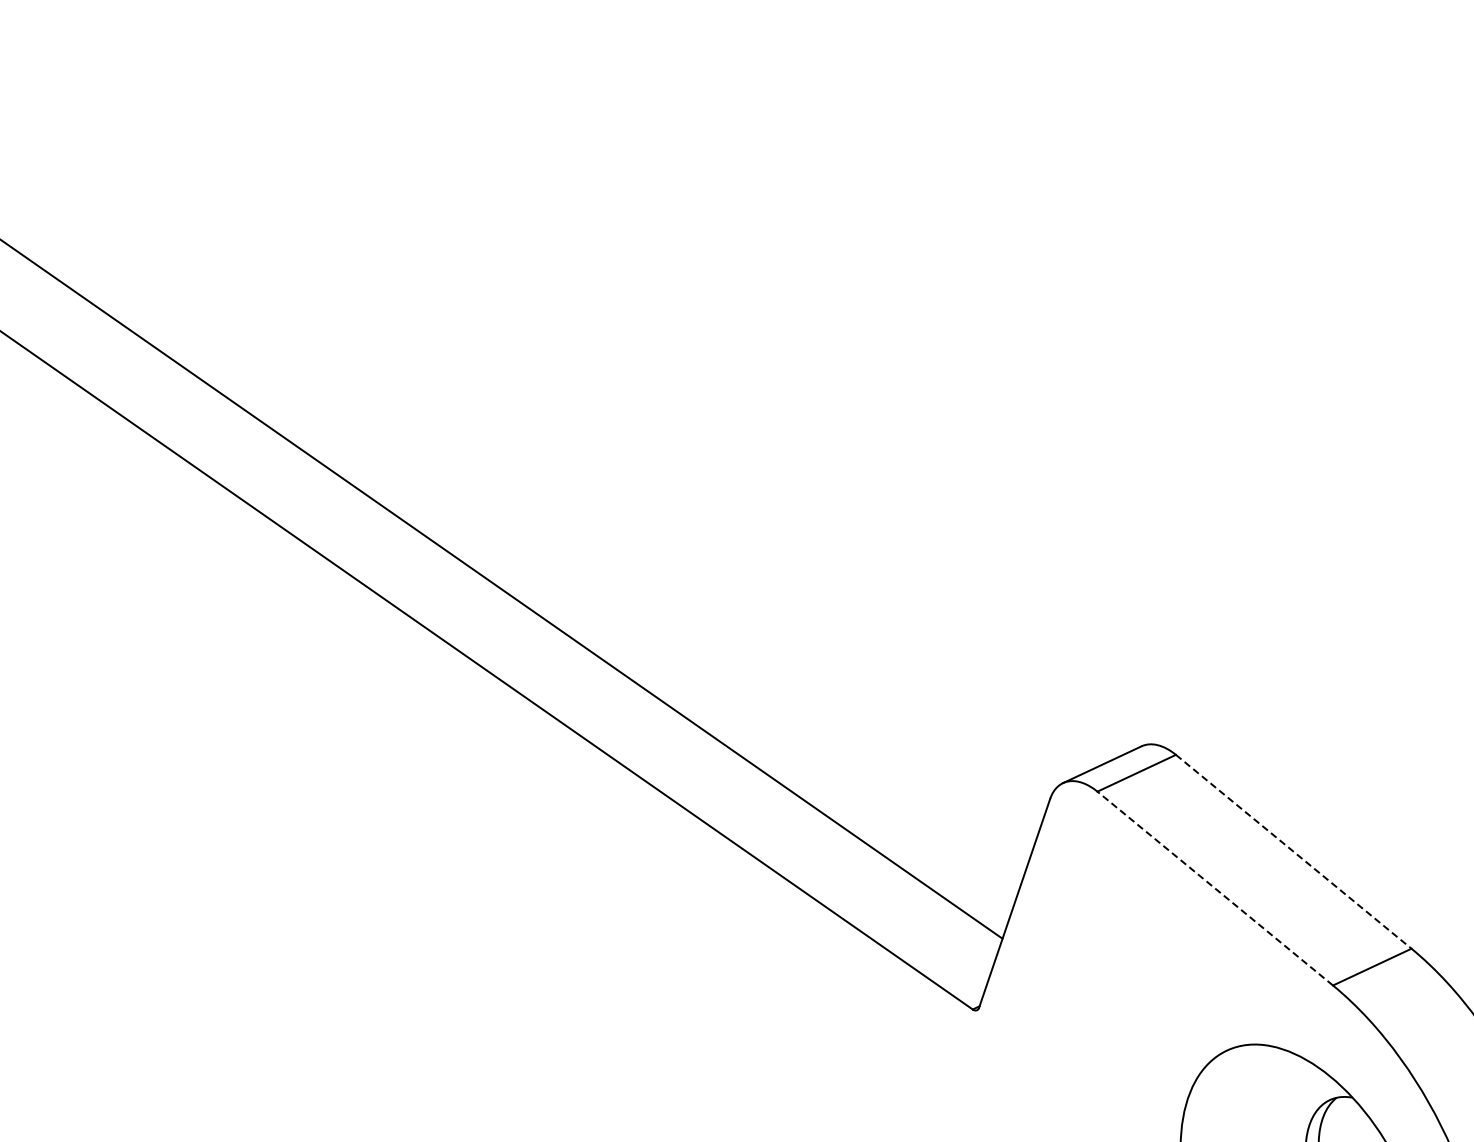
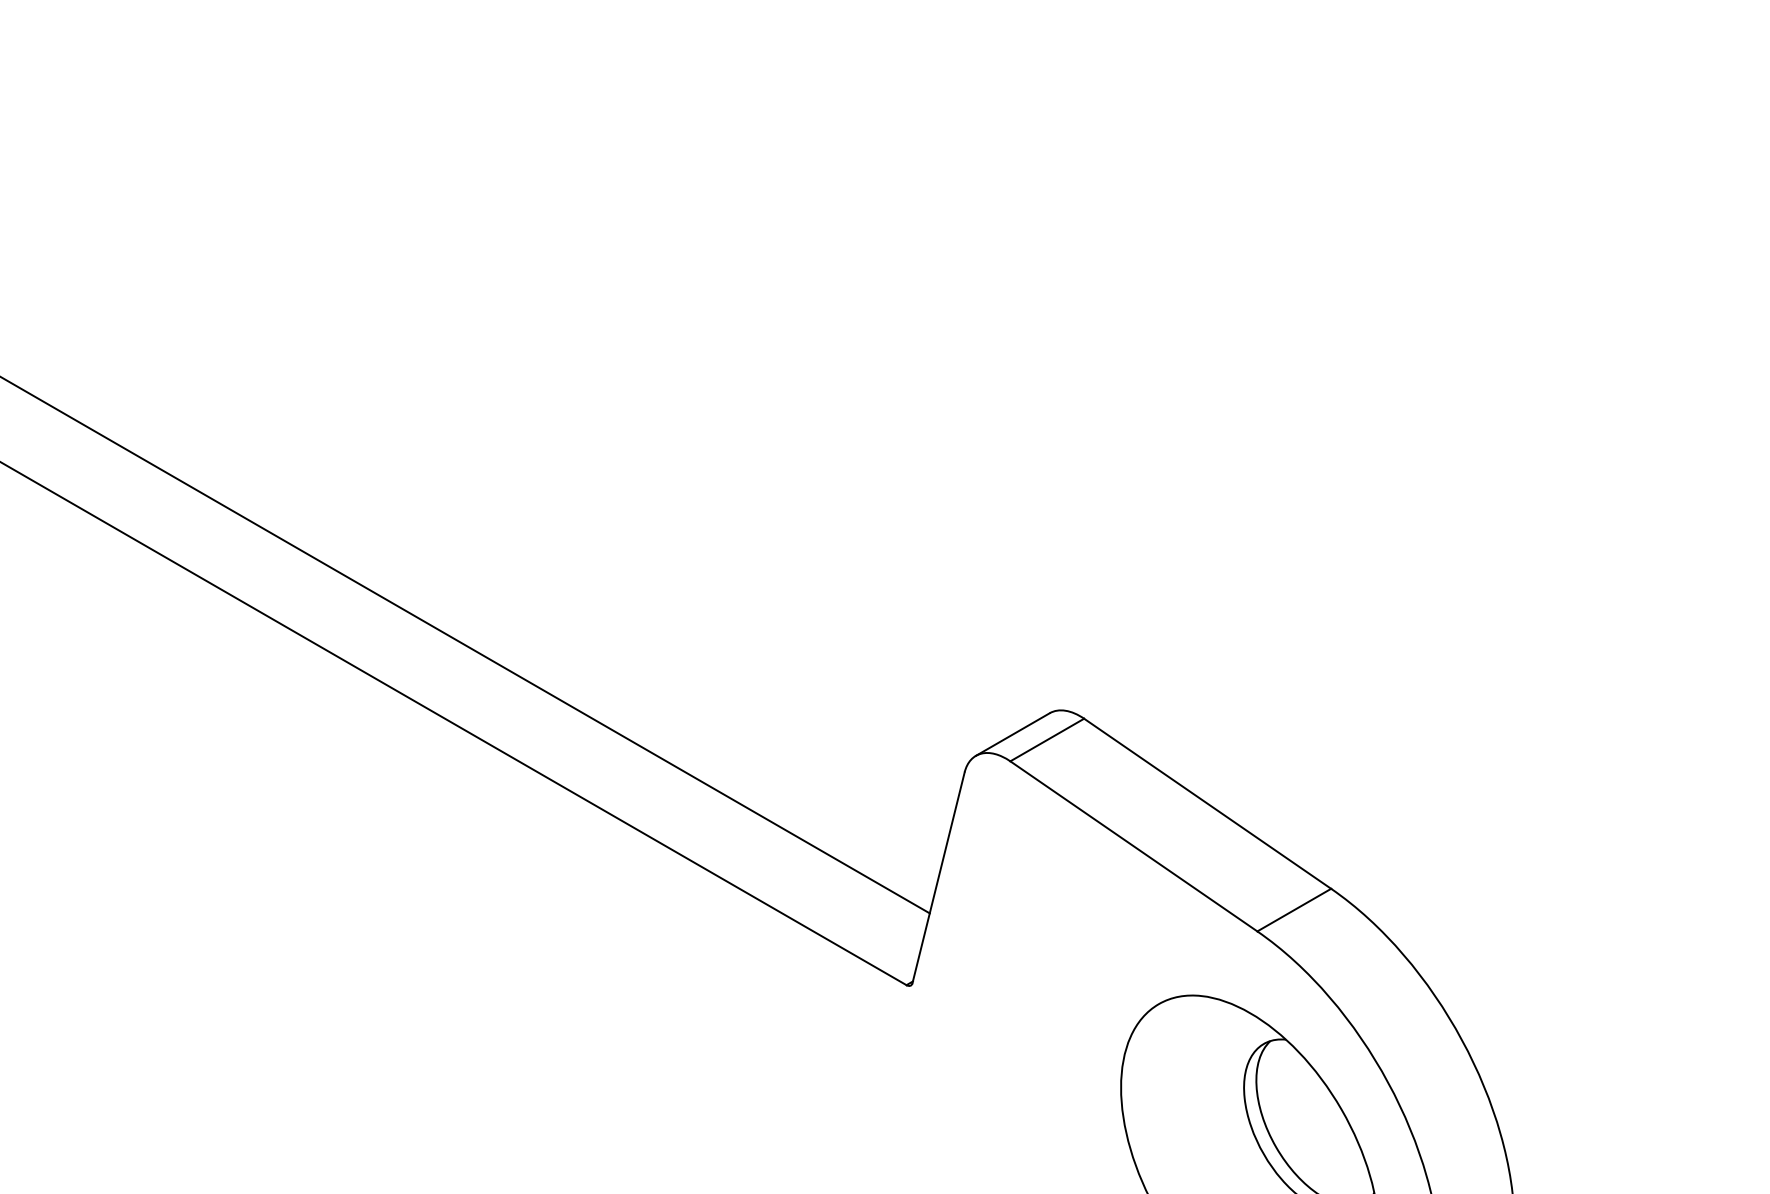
line: (1293, 851) -> (1207, 803), dashed -> solid
line: (1214, 888) -> (1133, 846), dashed -> solid

